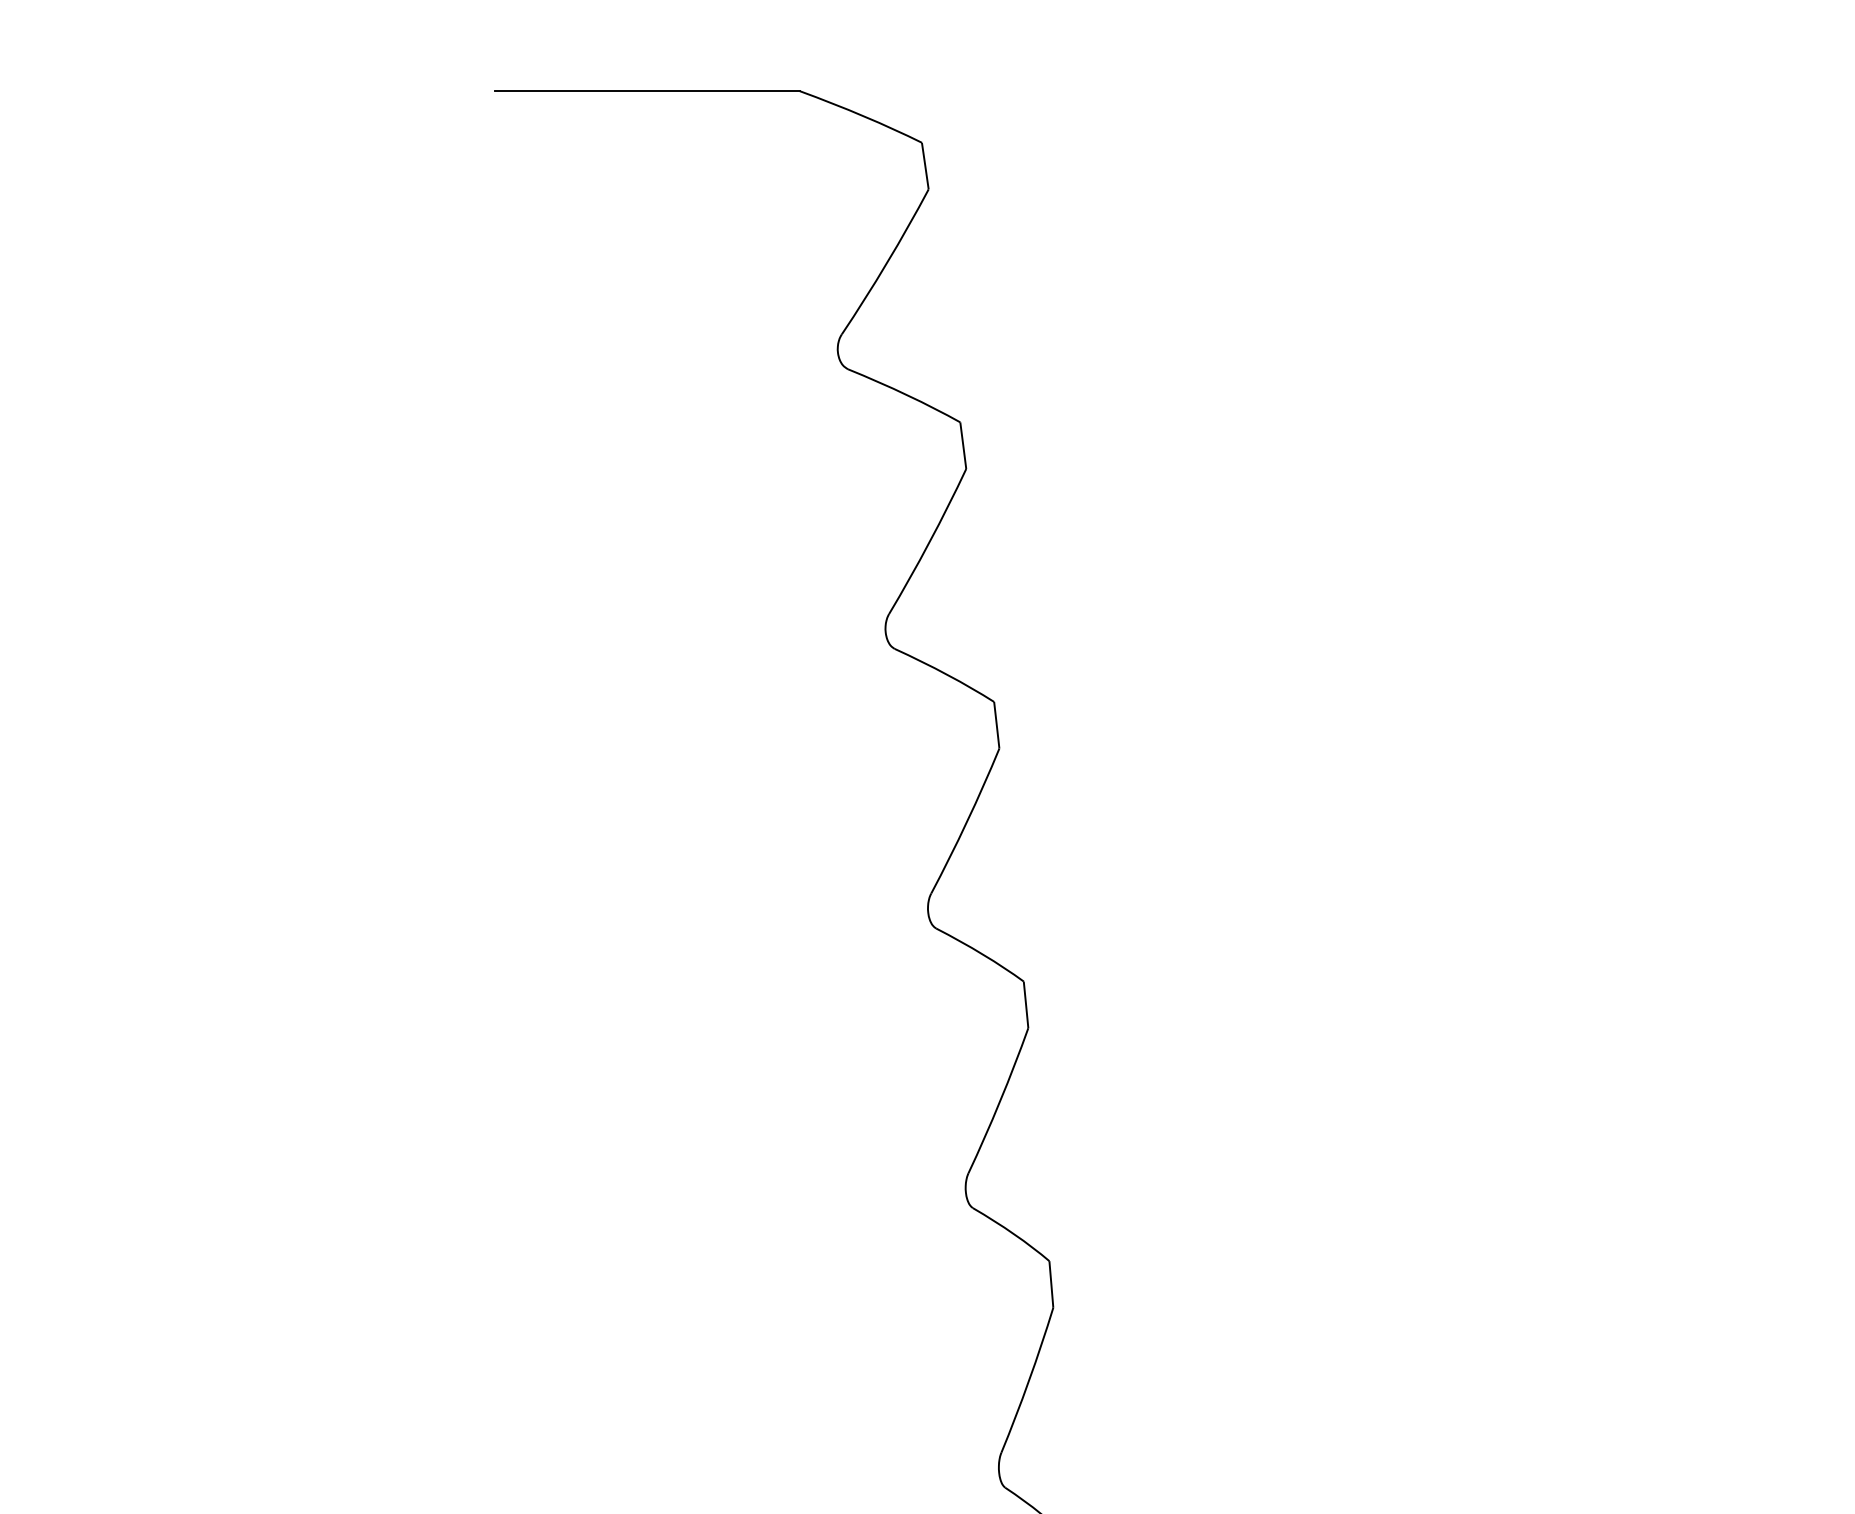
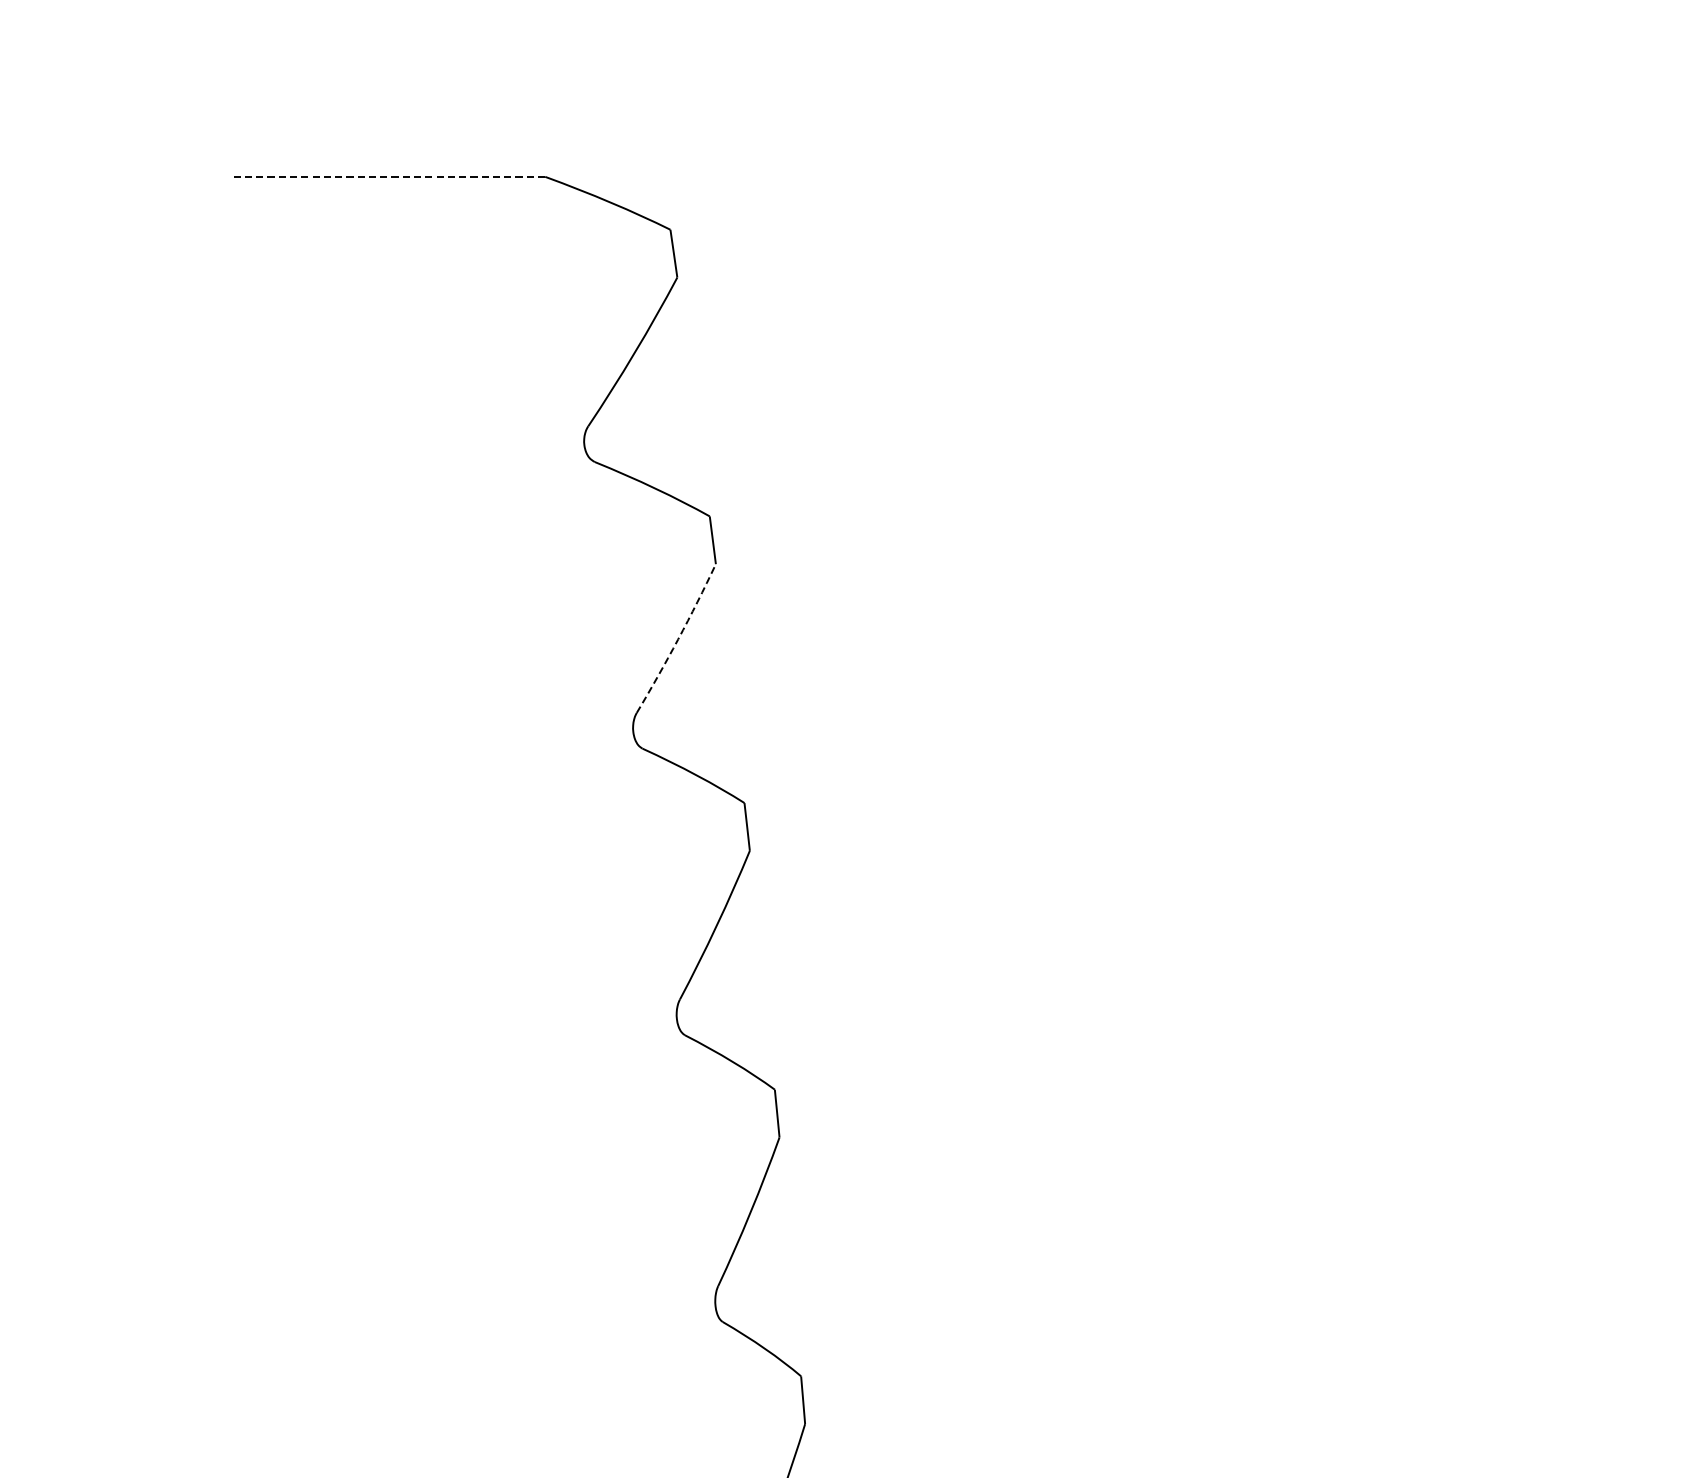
line: (646, 91) -> (388, 177), solid -> dashed
arc: (929, 542) -> (678, 639), solid -> dashed

